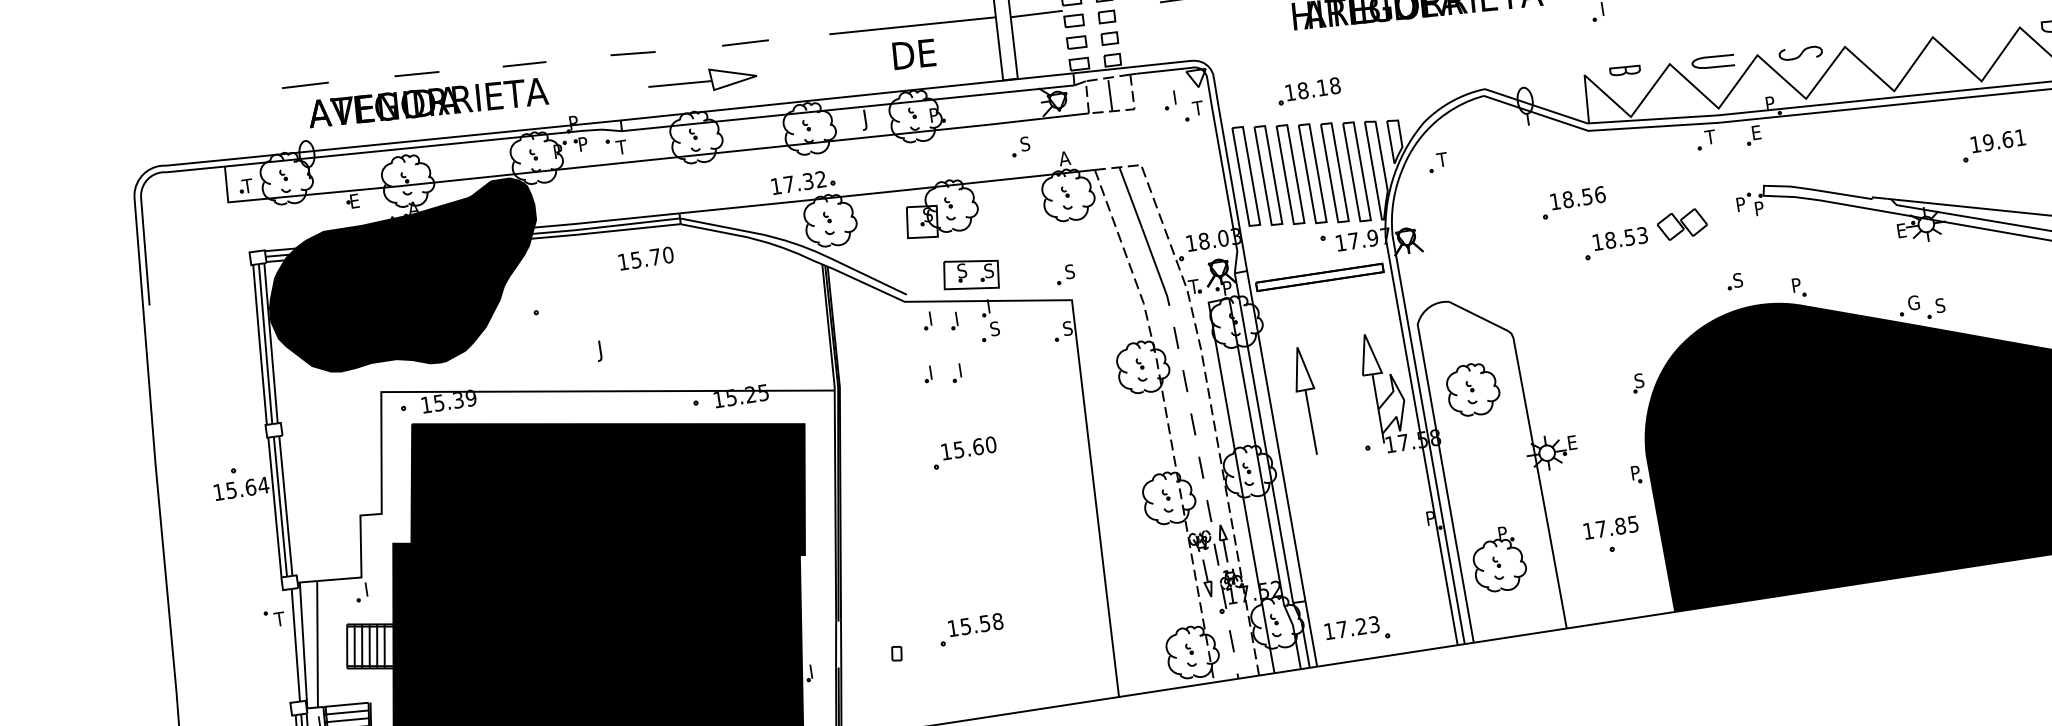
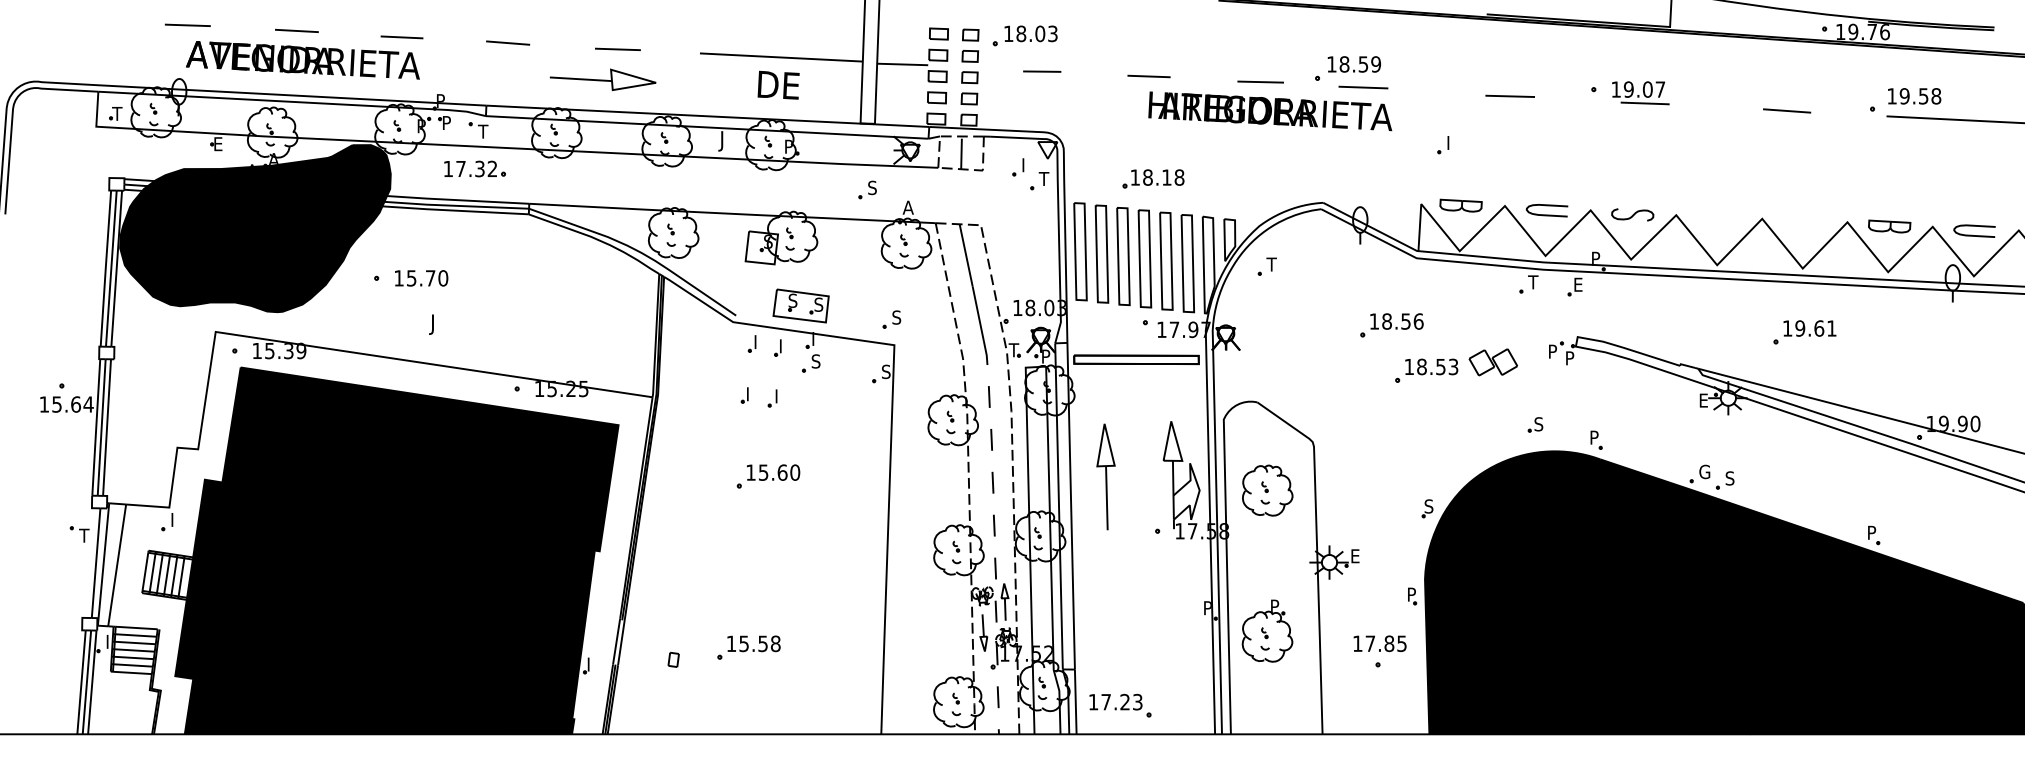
part: (1624, 70) -> (1460, 205), size x1.43
part: (702, 80) -> (602, 79), moved
part: (802, 181) -> (474, 168), moved
text: (646, 258) -> (421, 278), moved
part: (1498, 559) -> (1267, 630), moved

